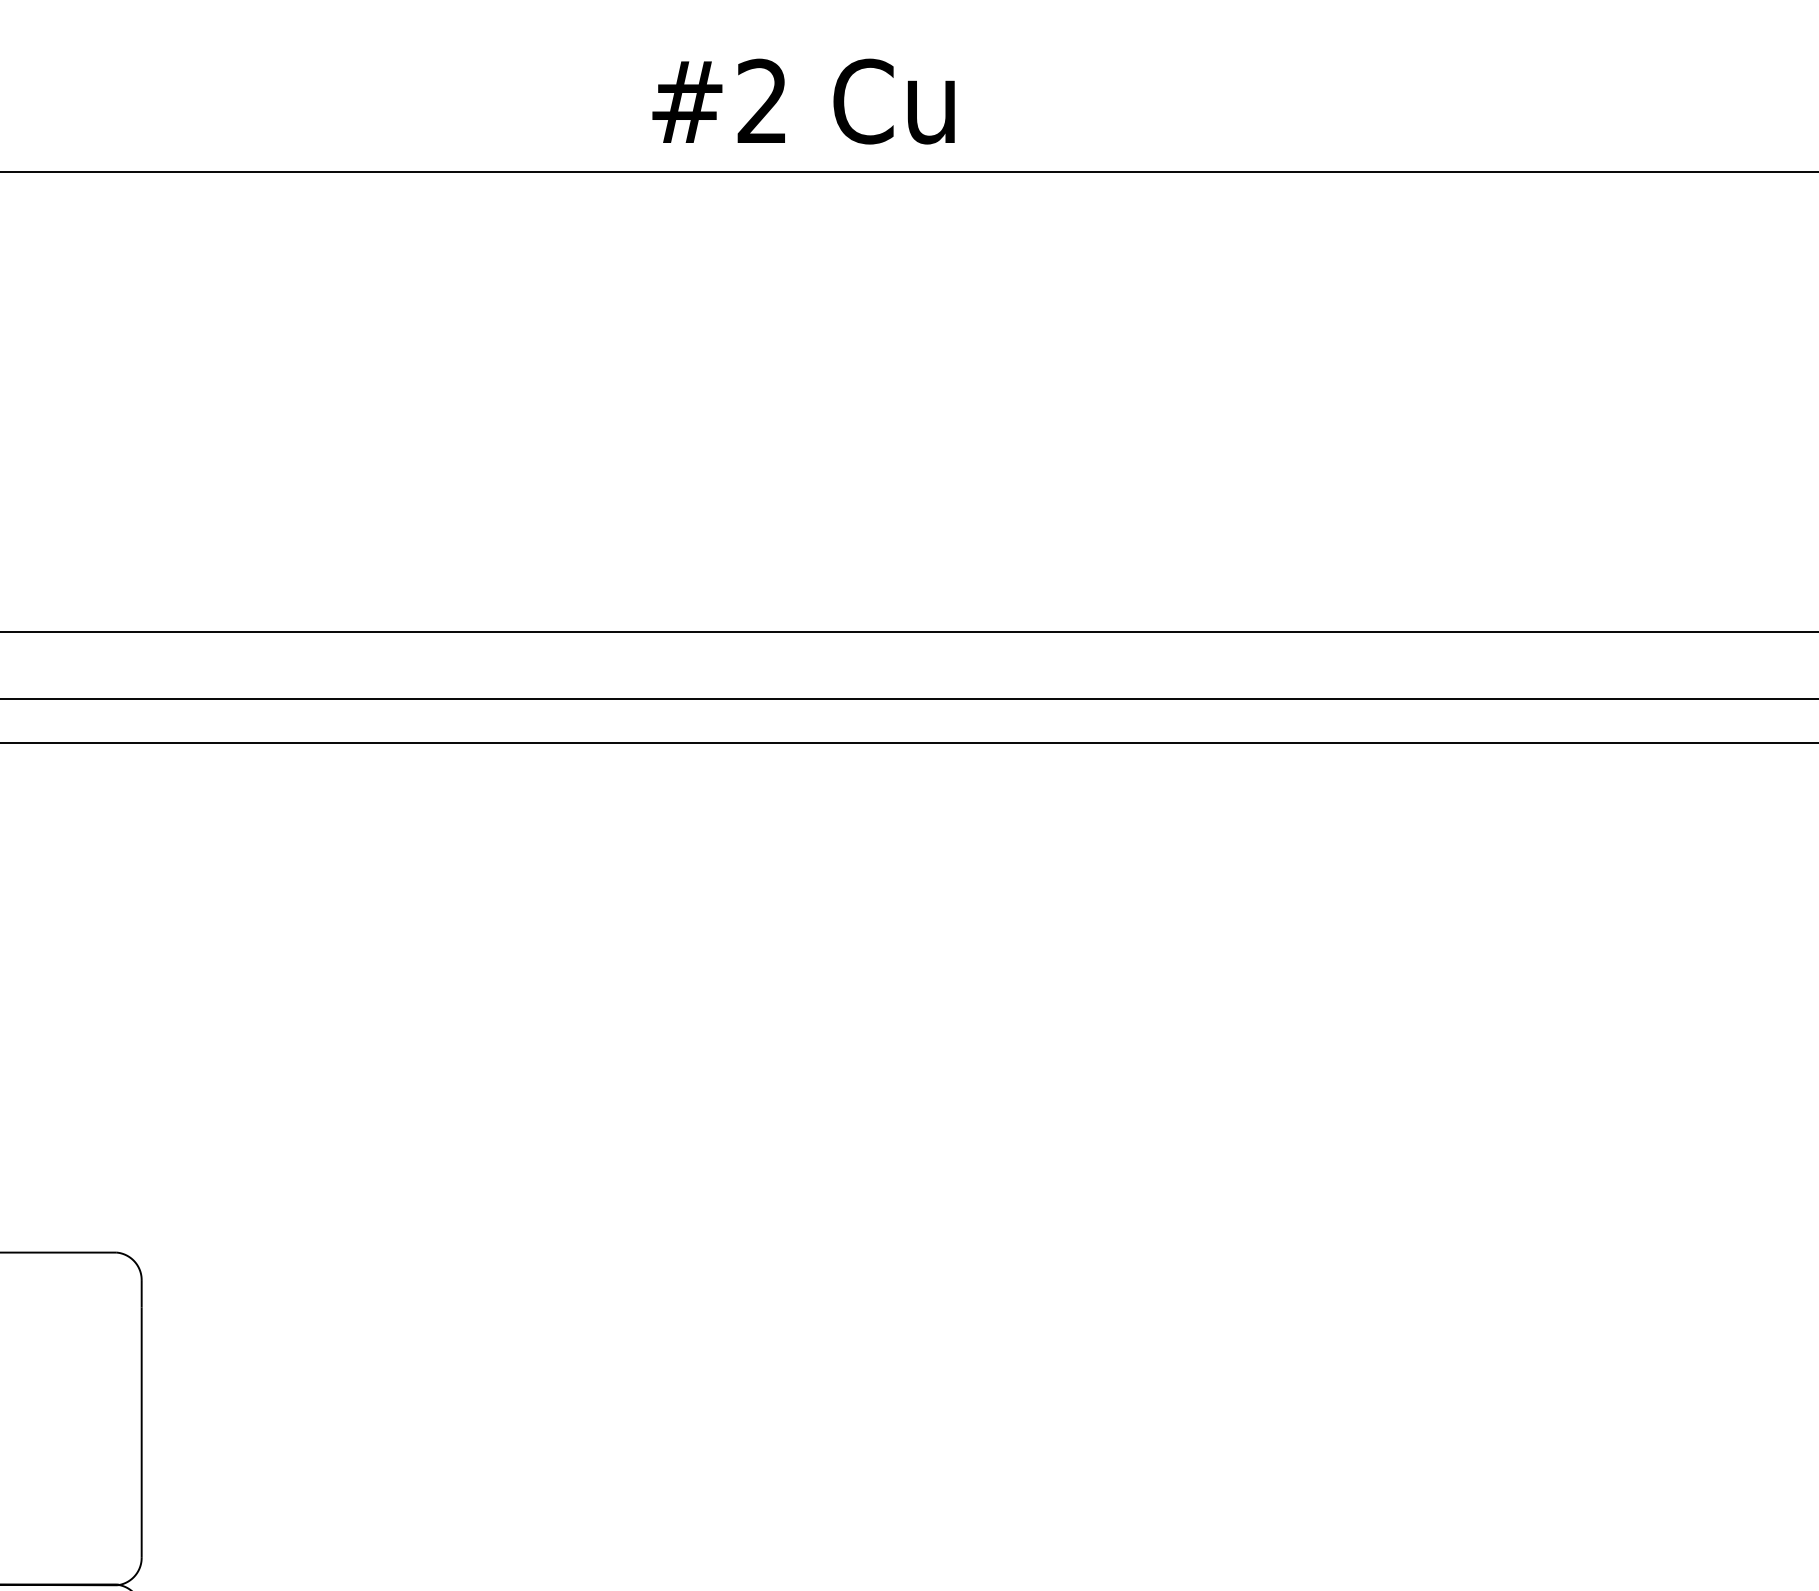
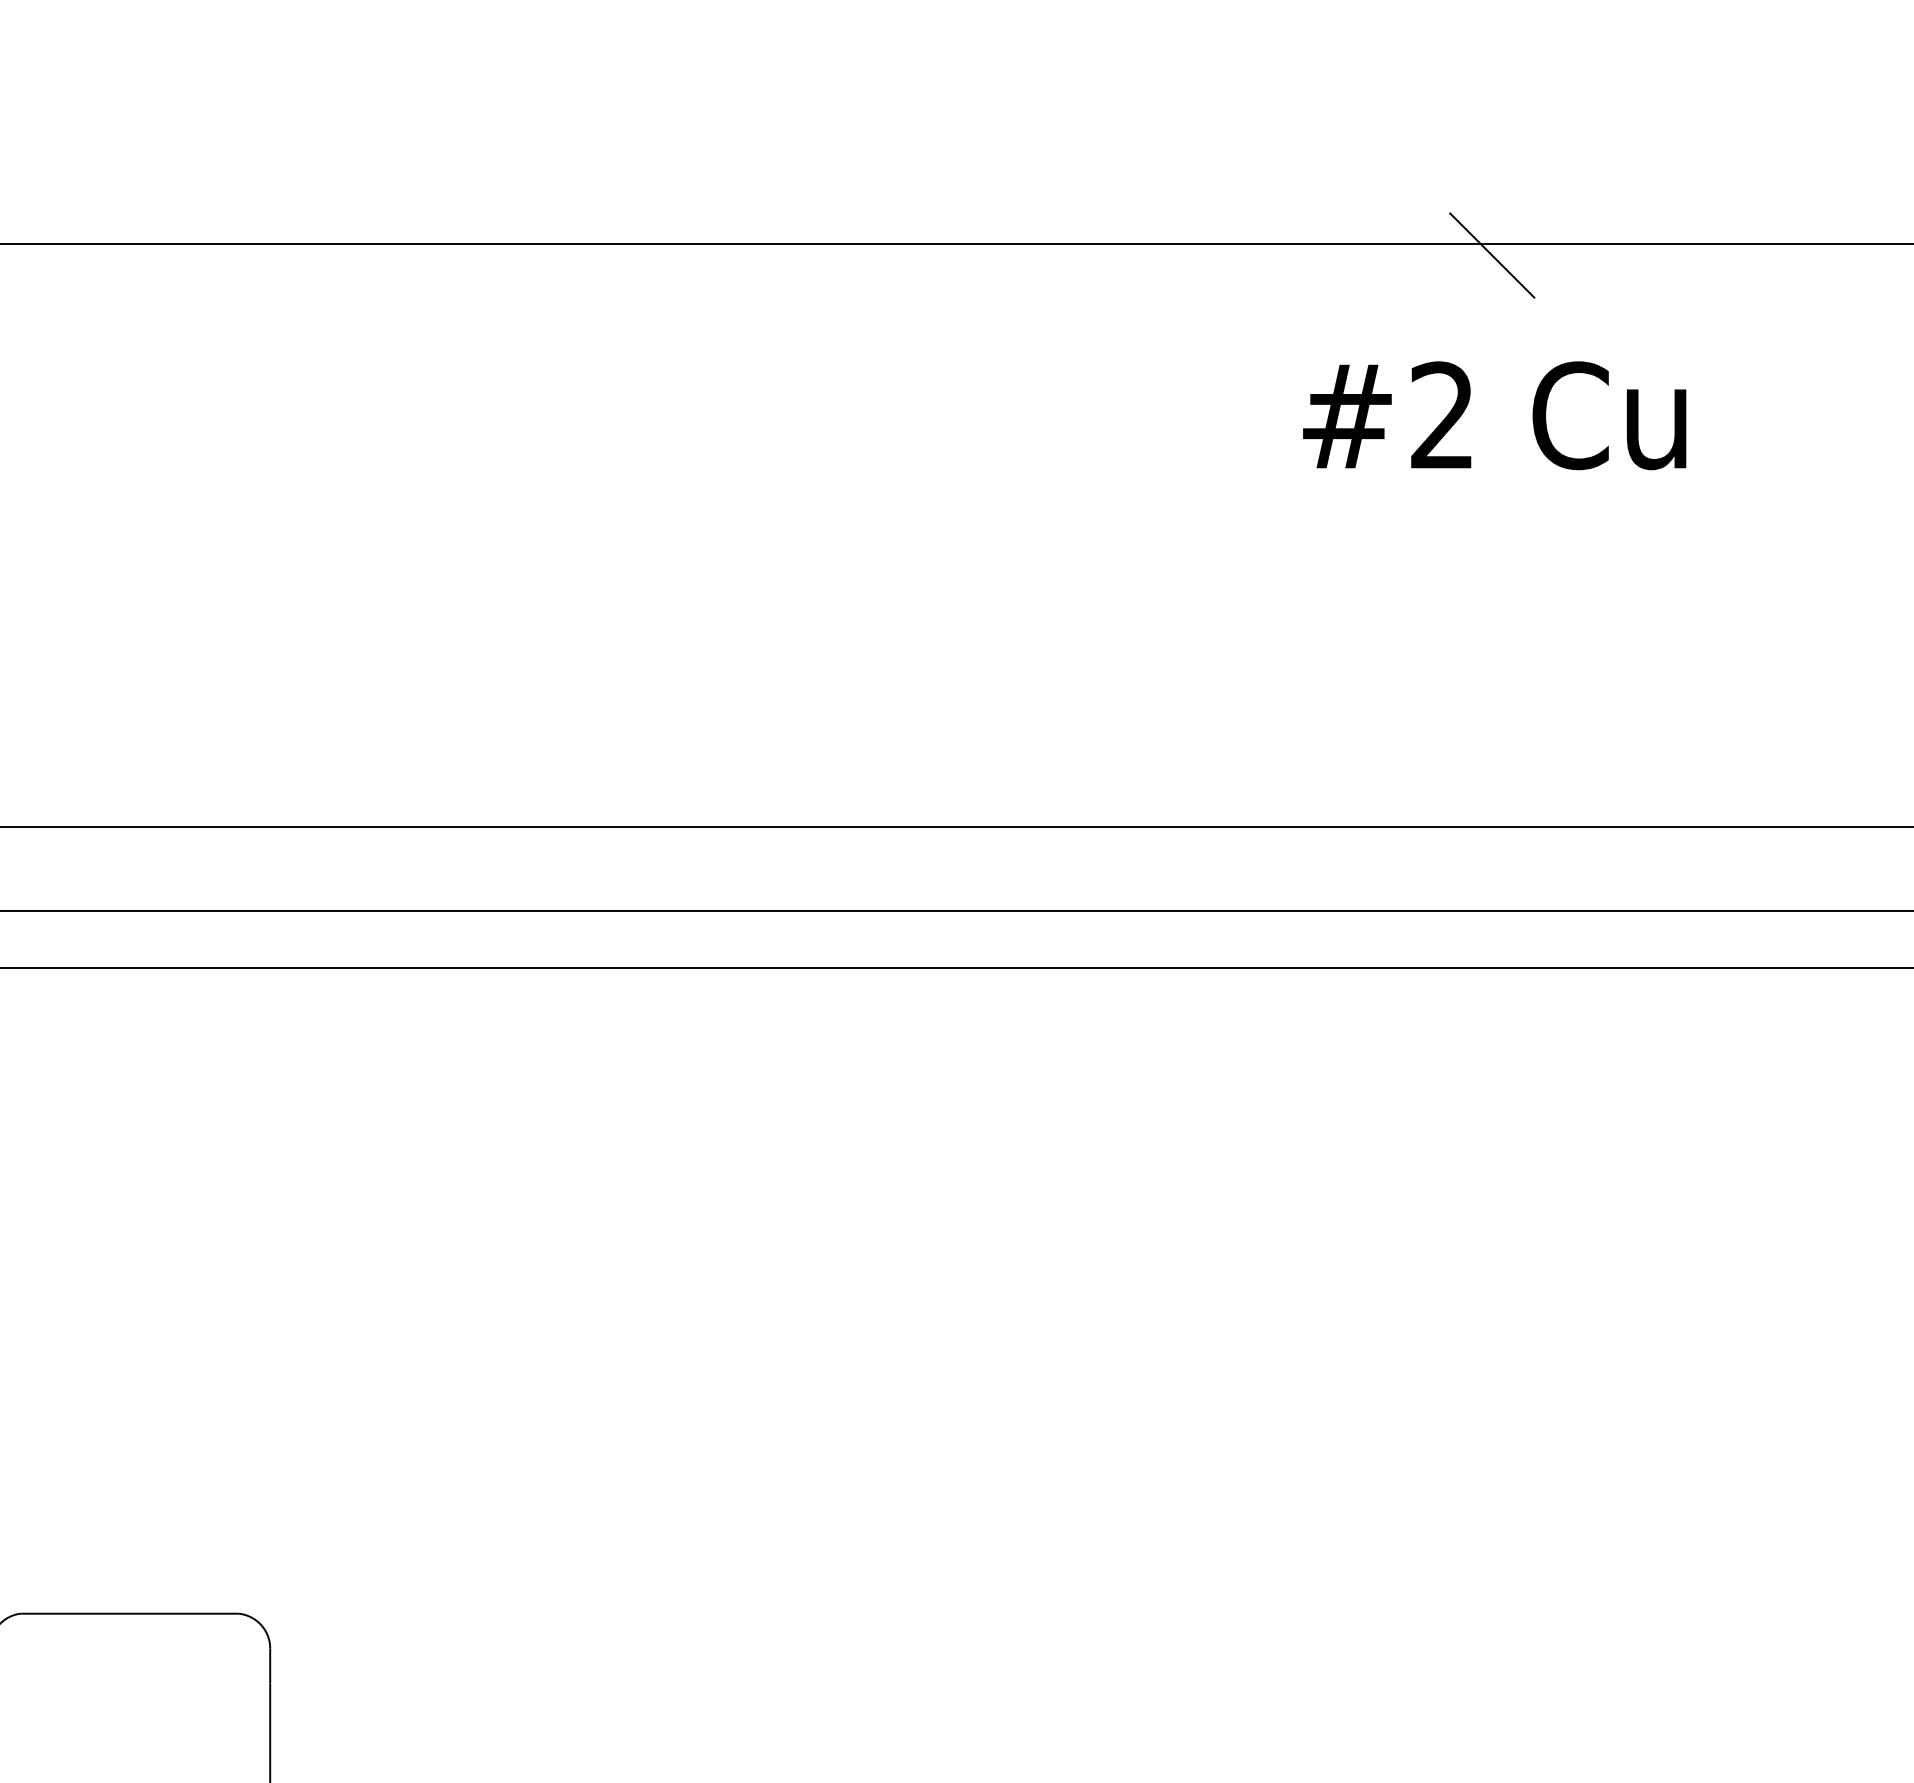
text: (803, 101) -> (1494, 415), moved
line: (1105, 181) -> (1492, 255), added

